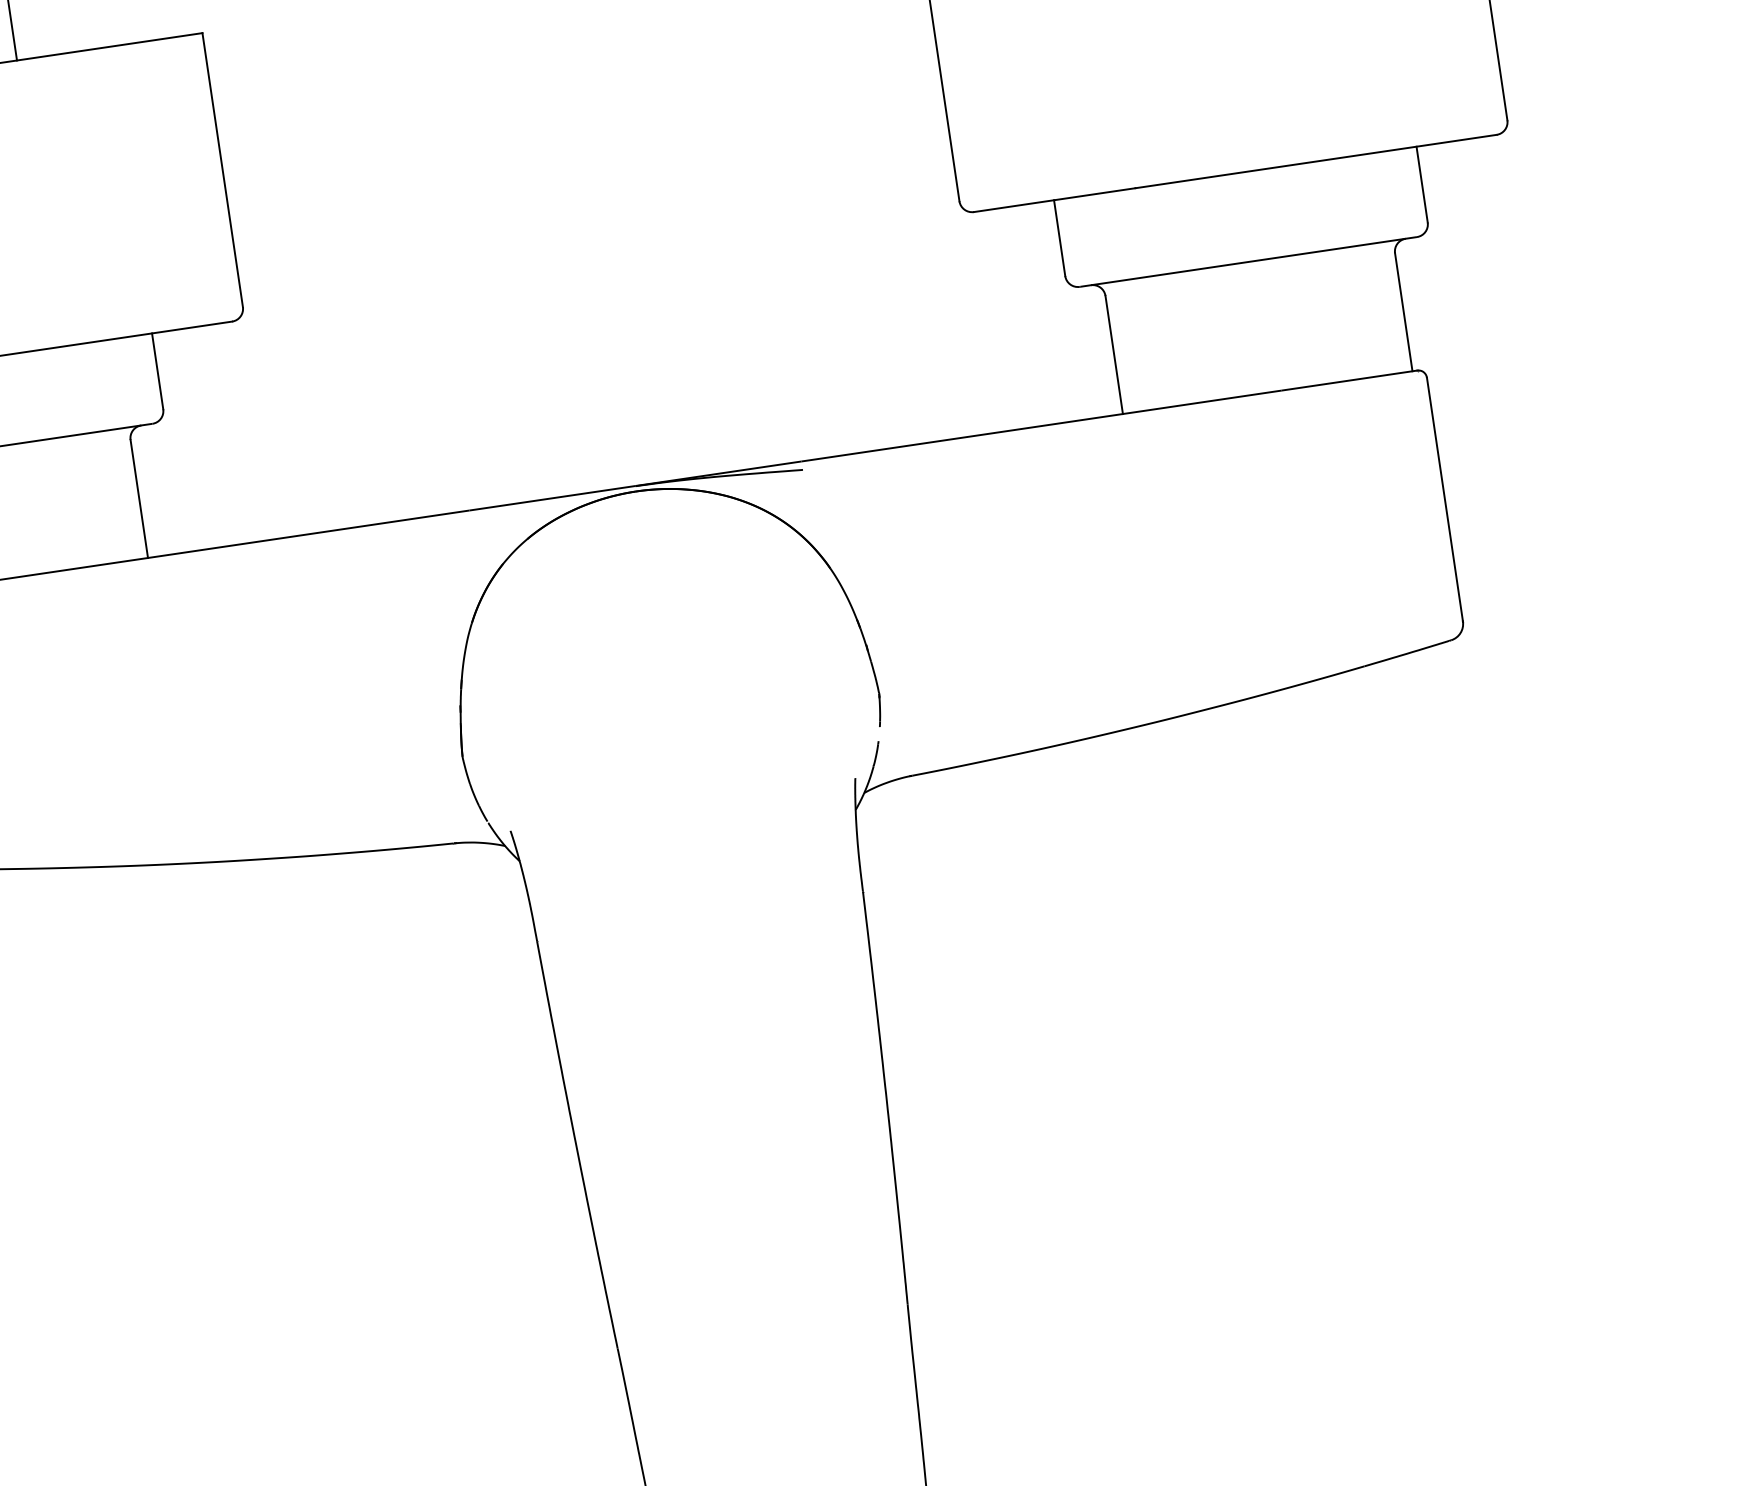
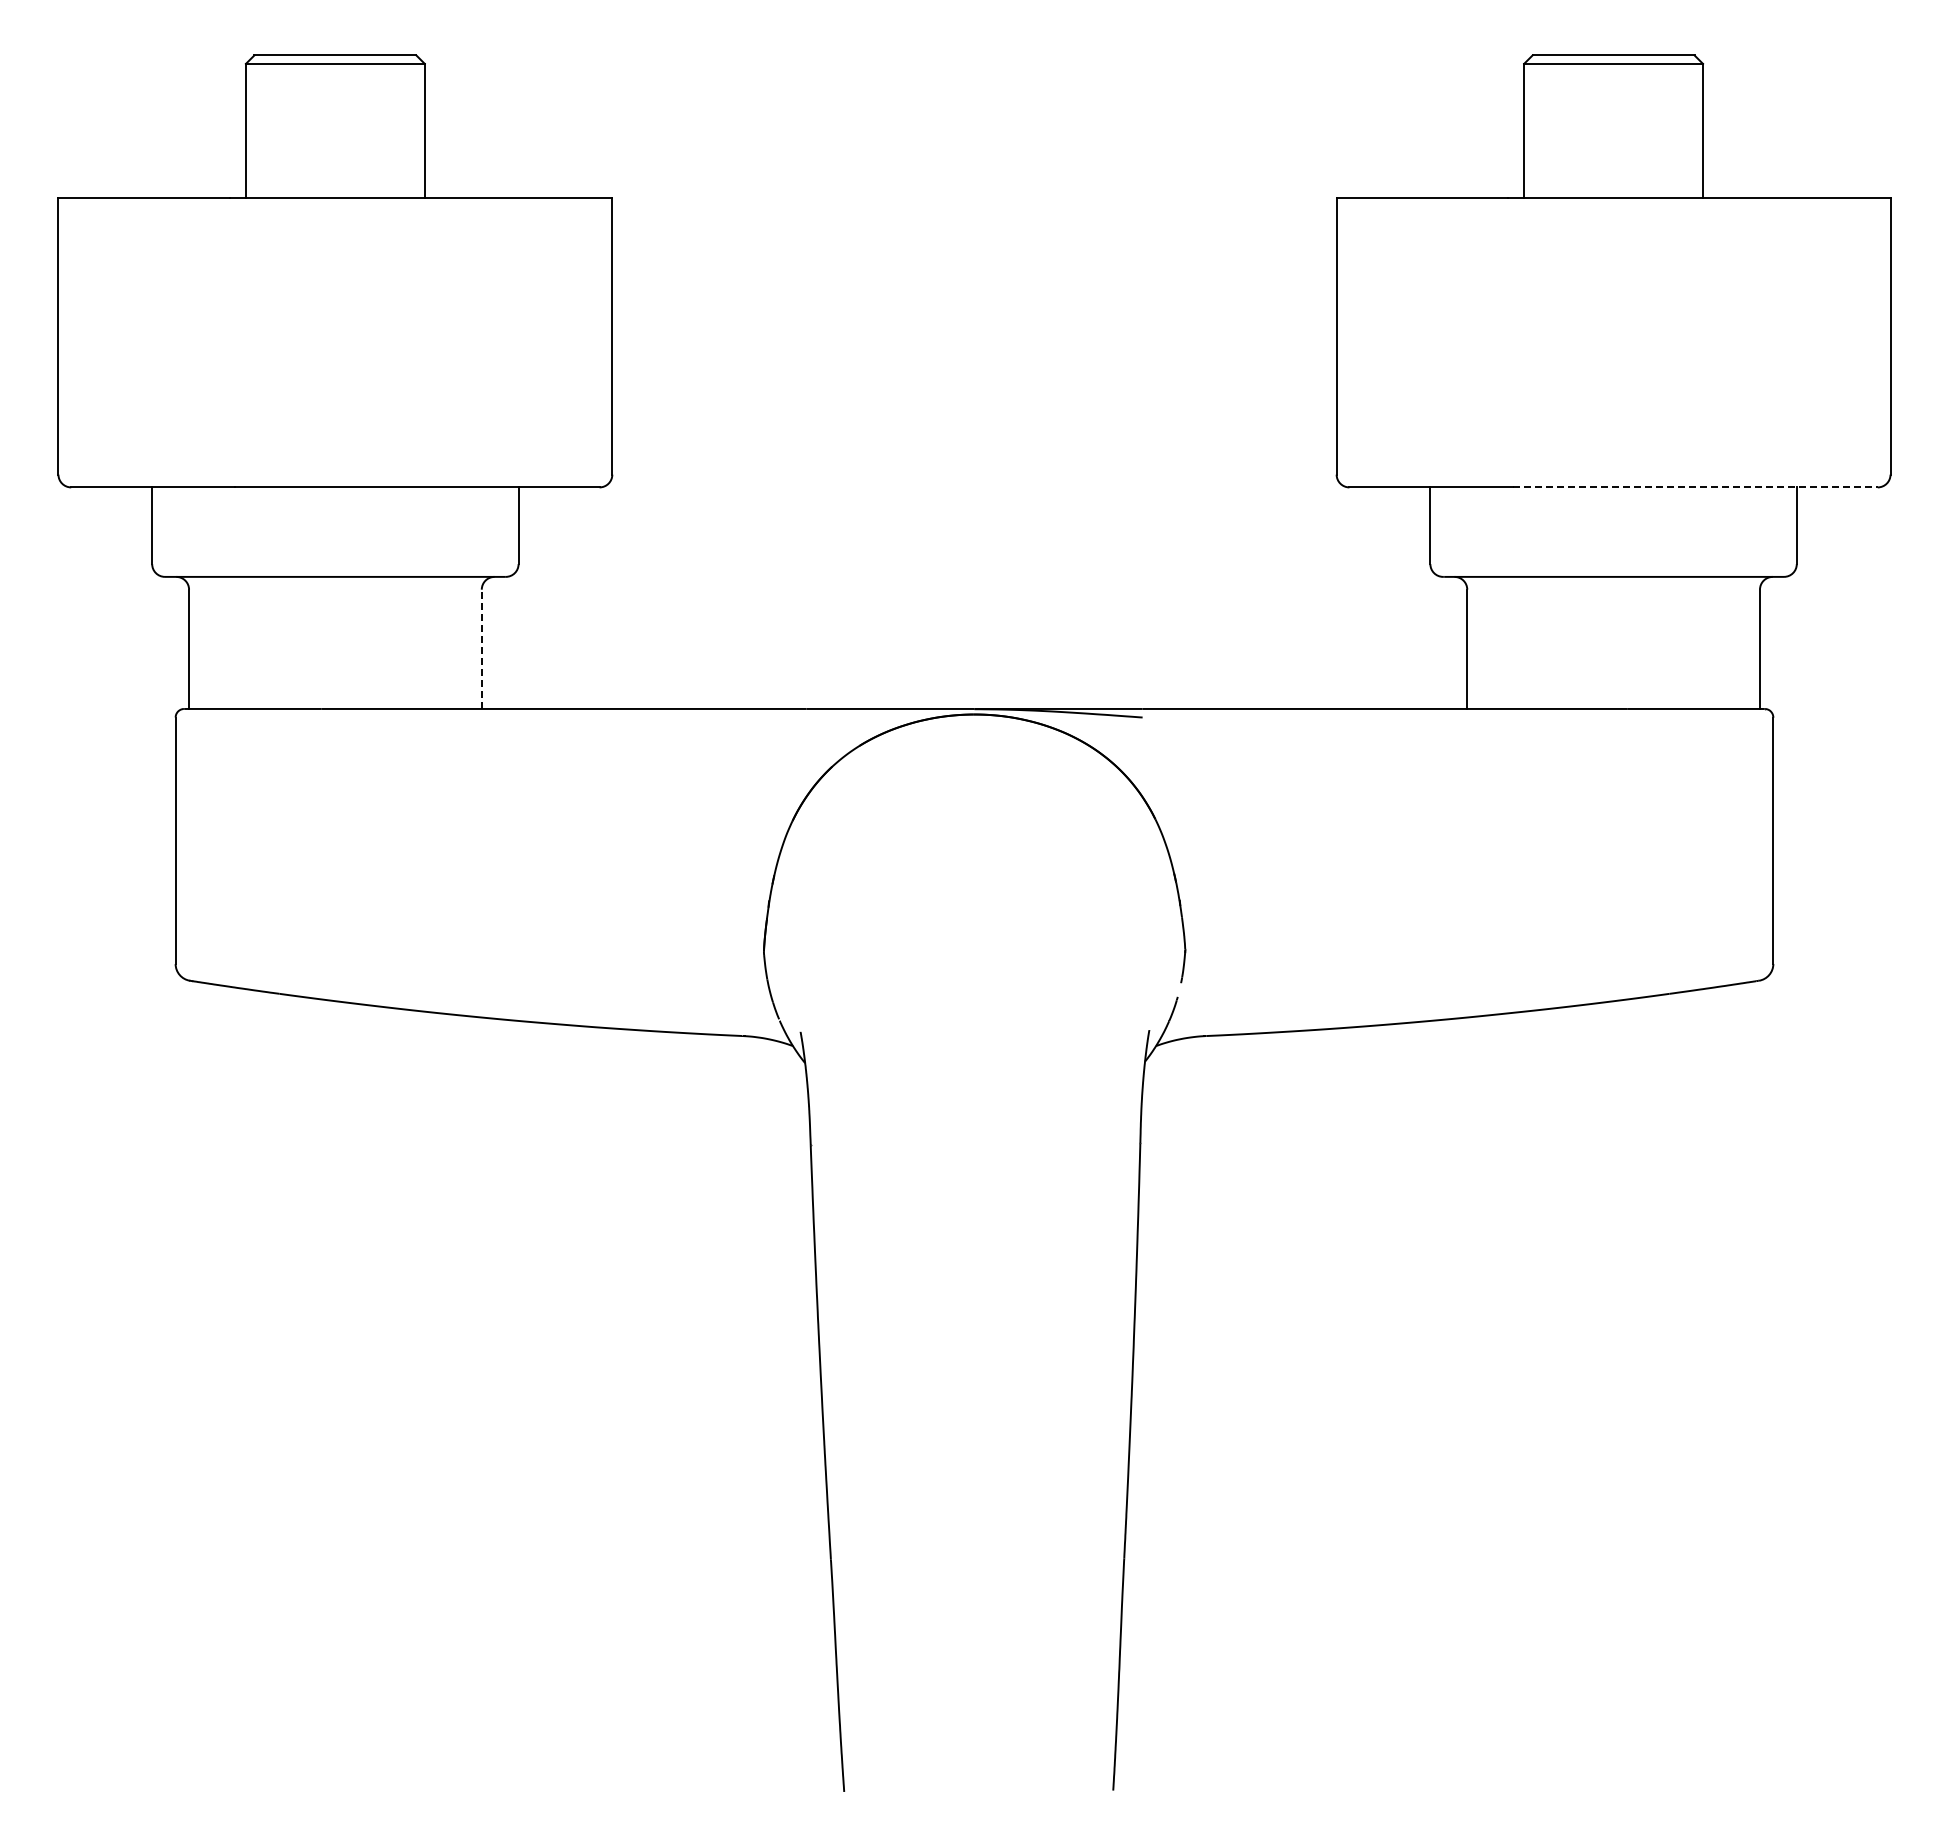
line: (1316, 161) -> (1695, 487), solid -> dashed
line: (139, 499) -> (481, 649), solid -> dashed

